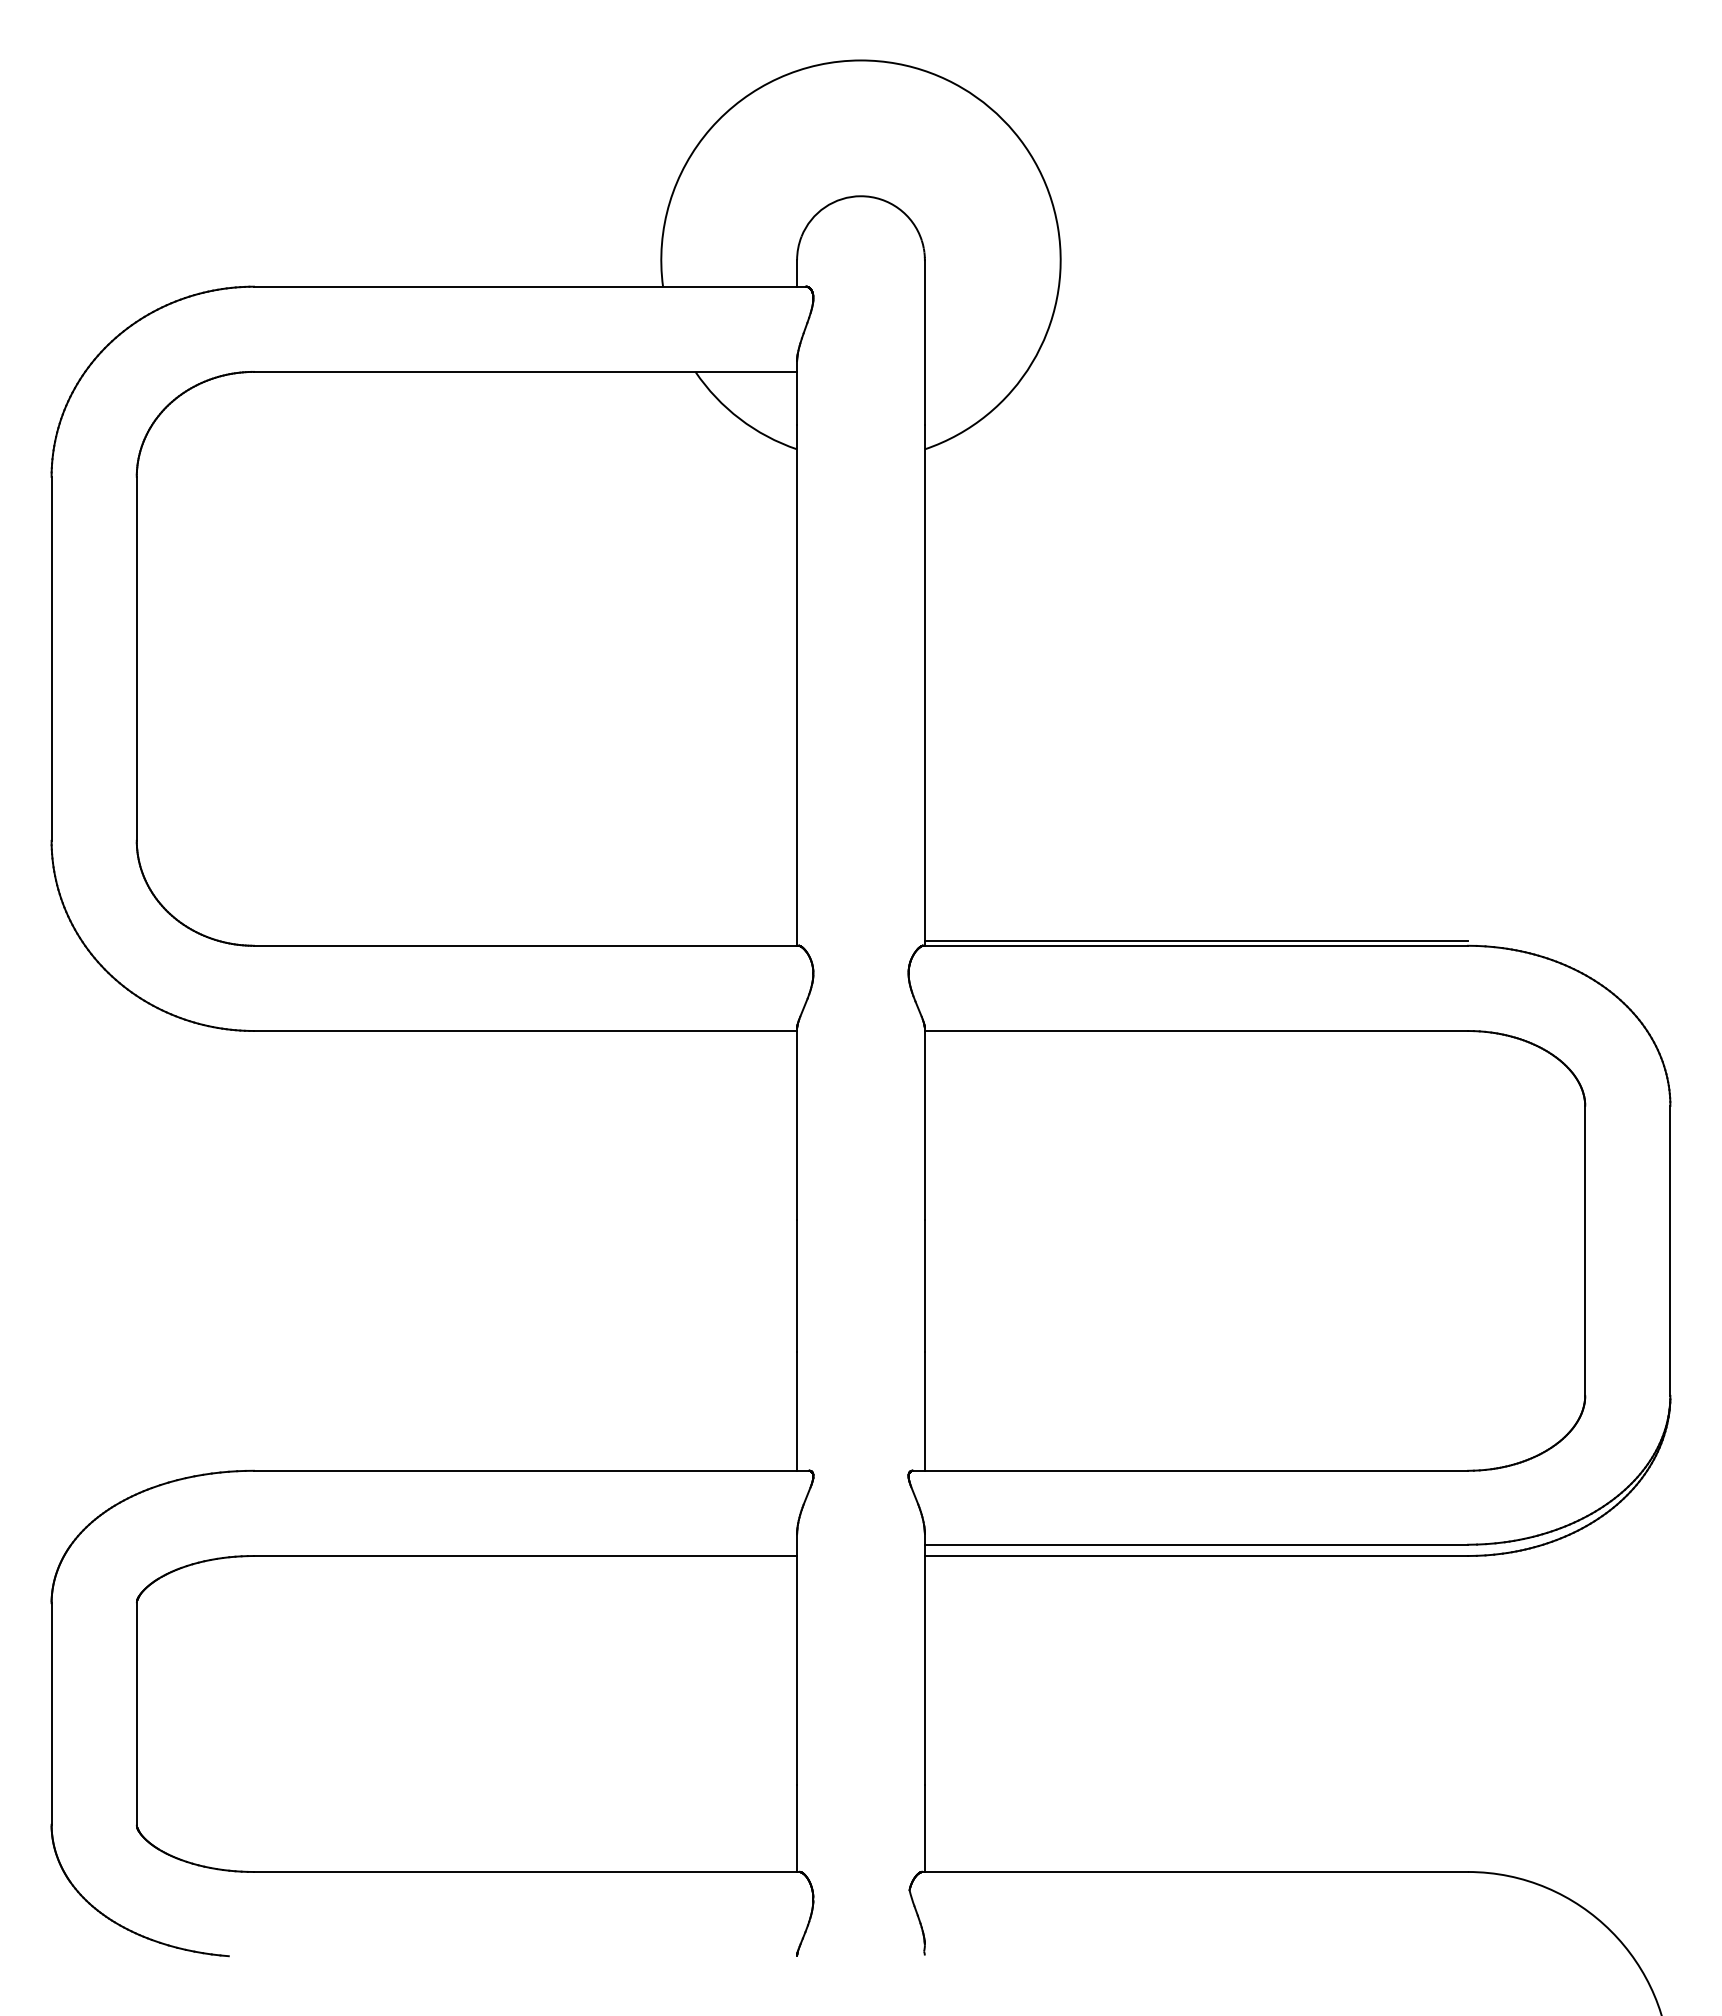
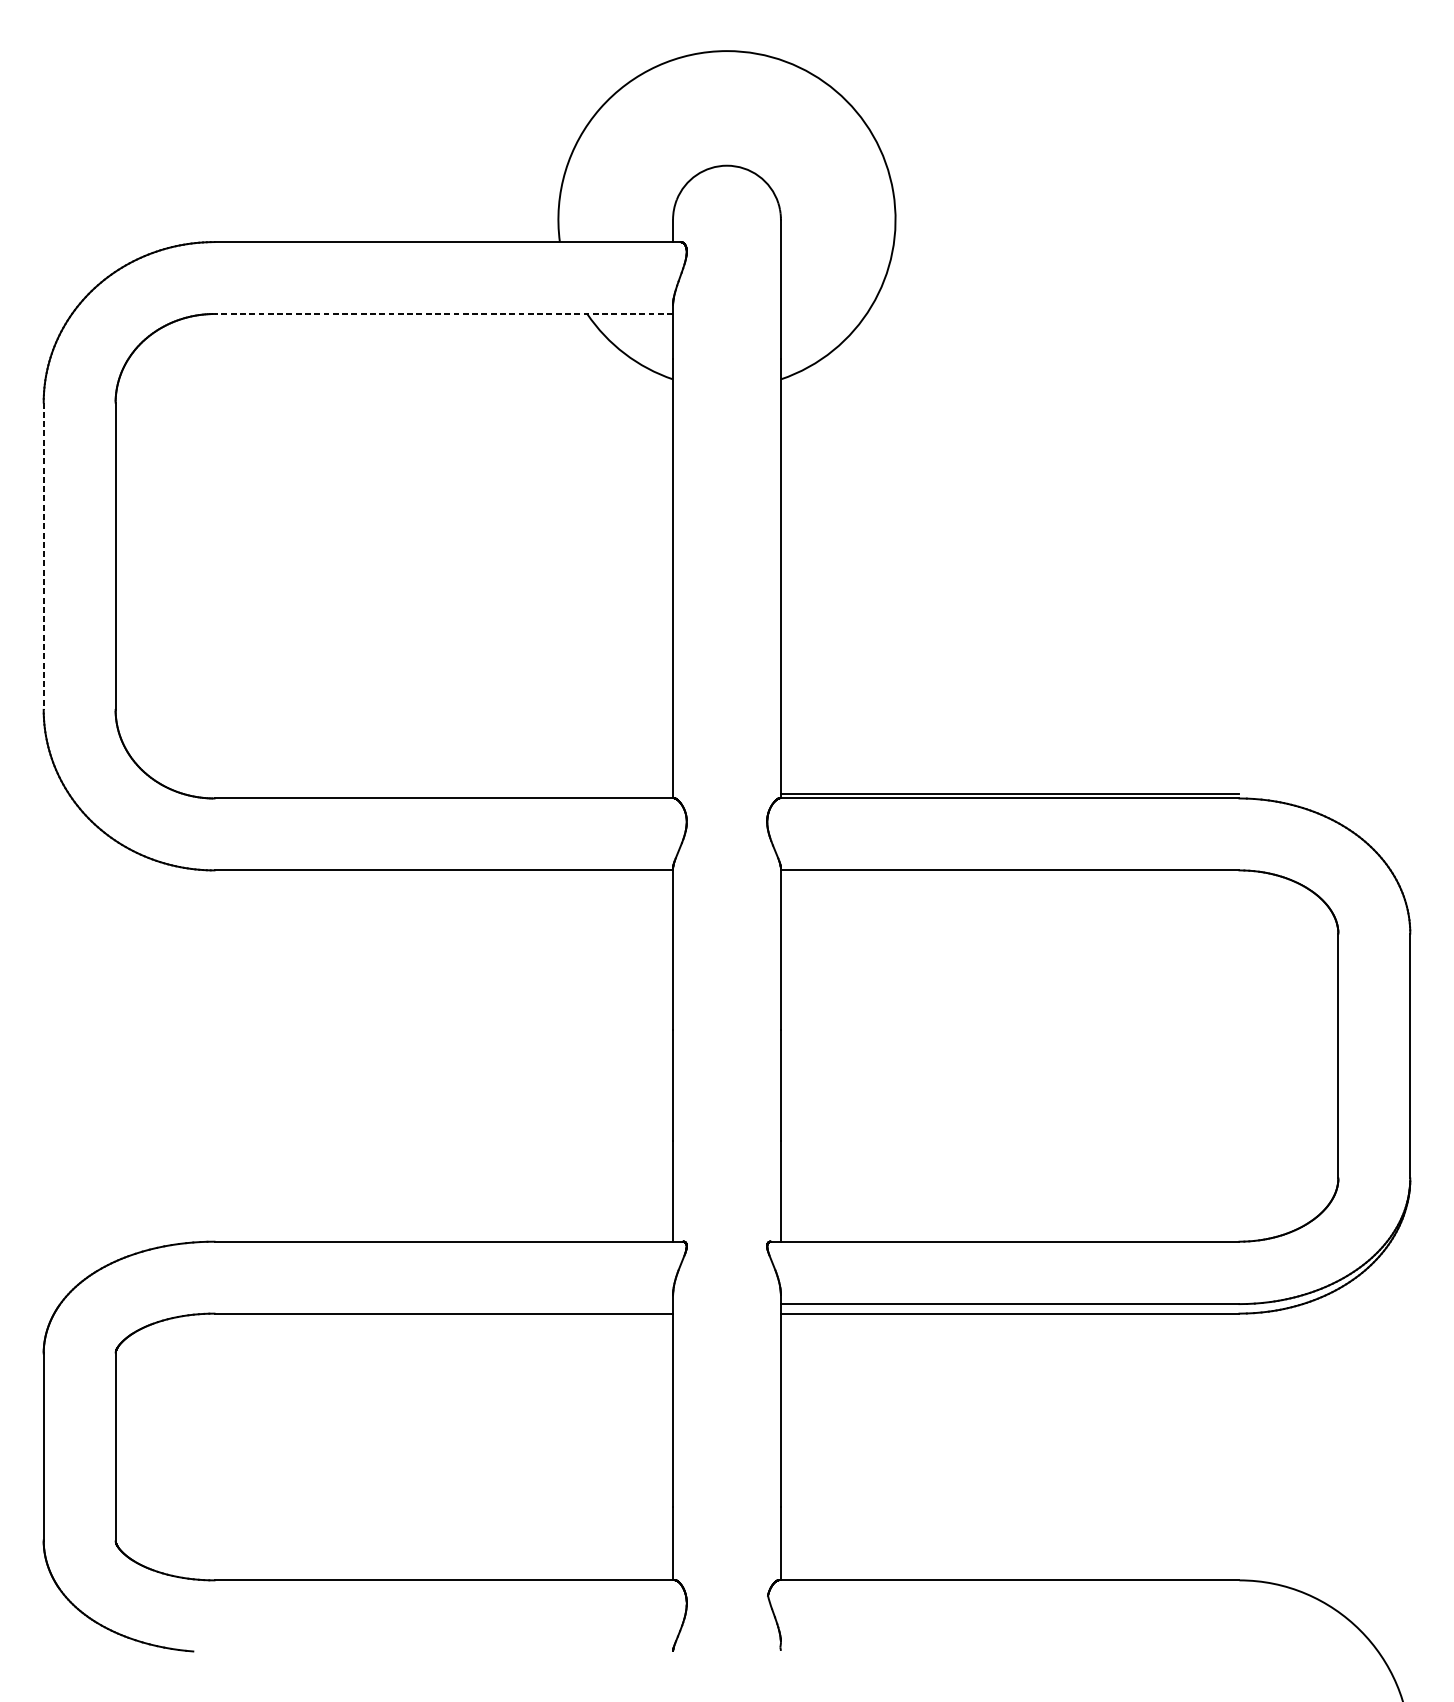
line: (525, 371) -> (443, 313), solid -> dashed
line: (51, 658) -> (43, 555), solid -> dashed

